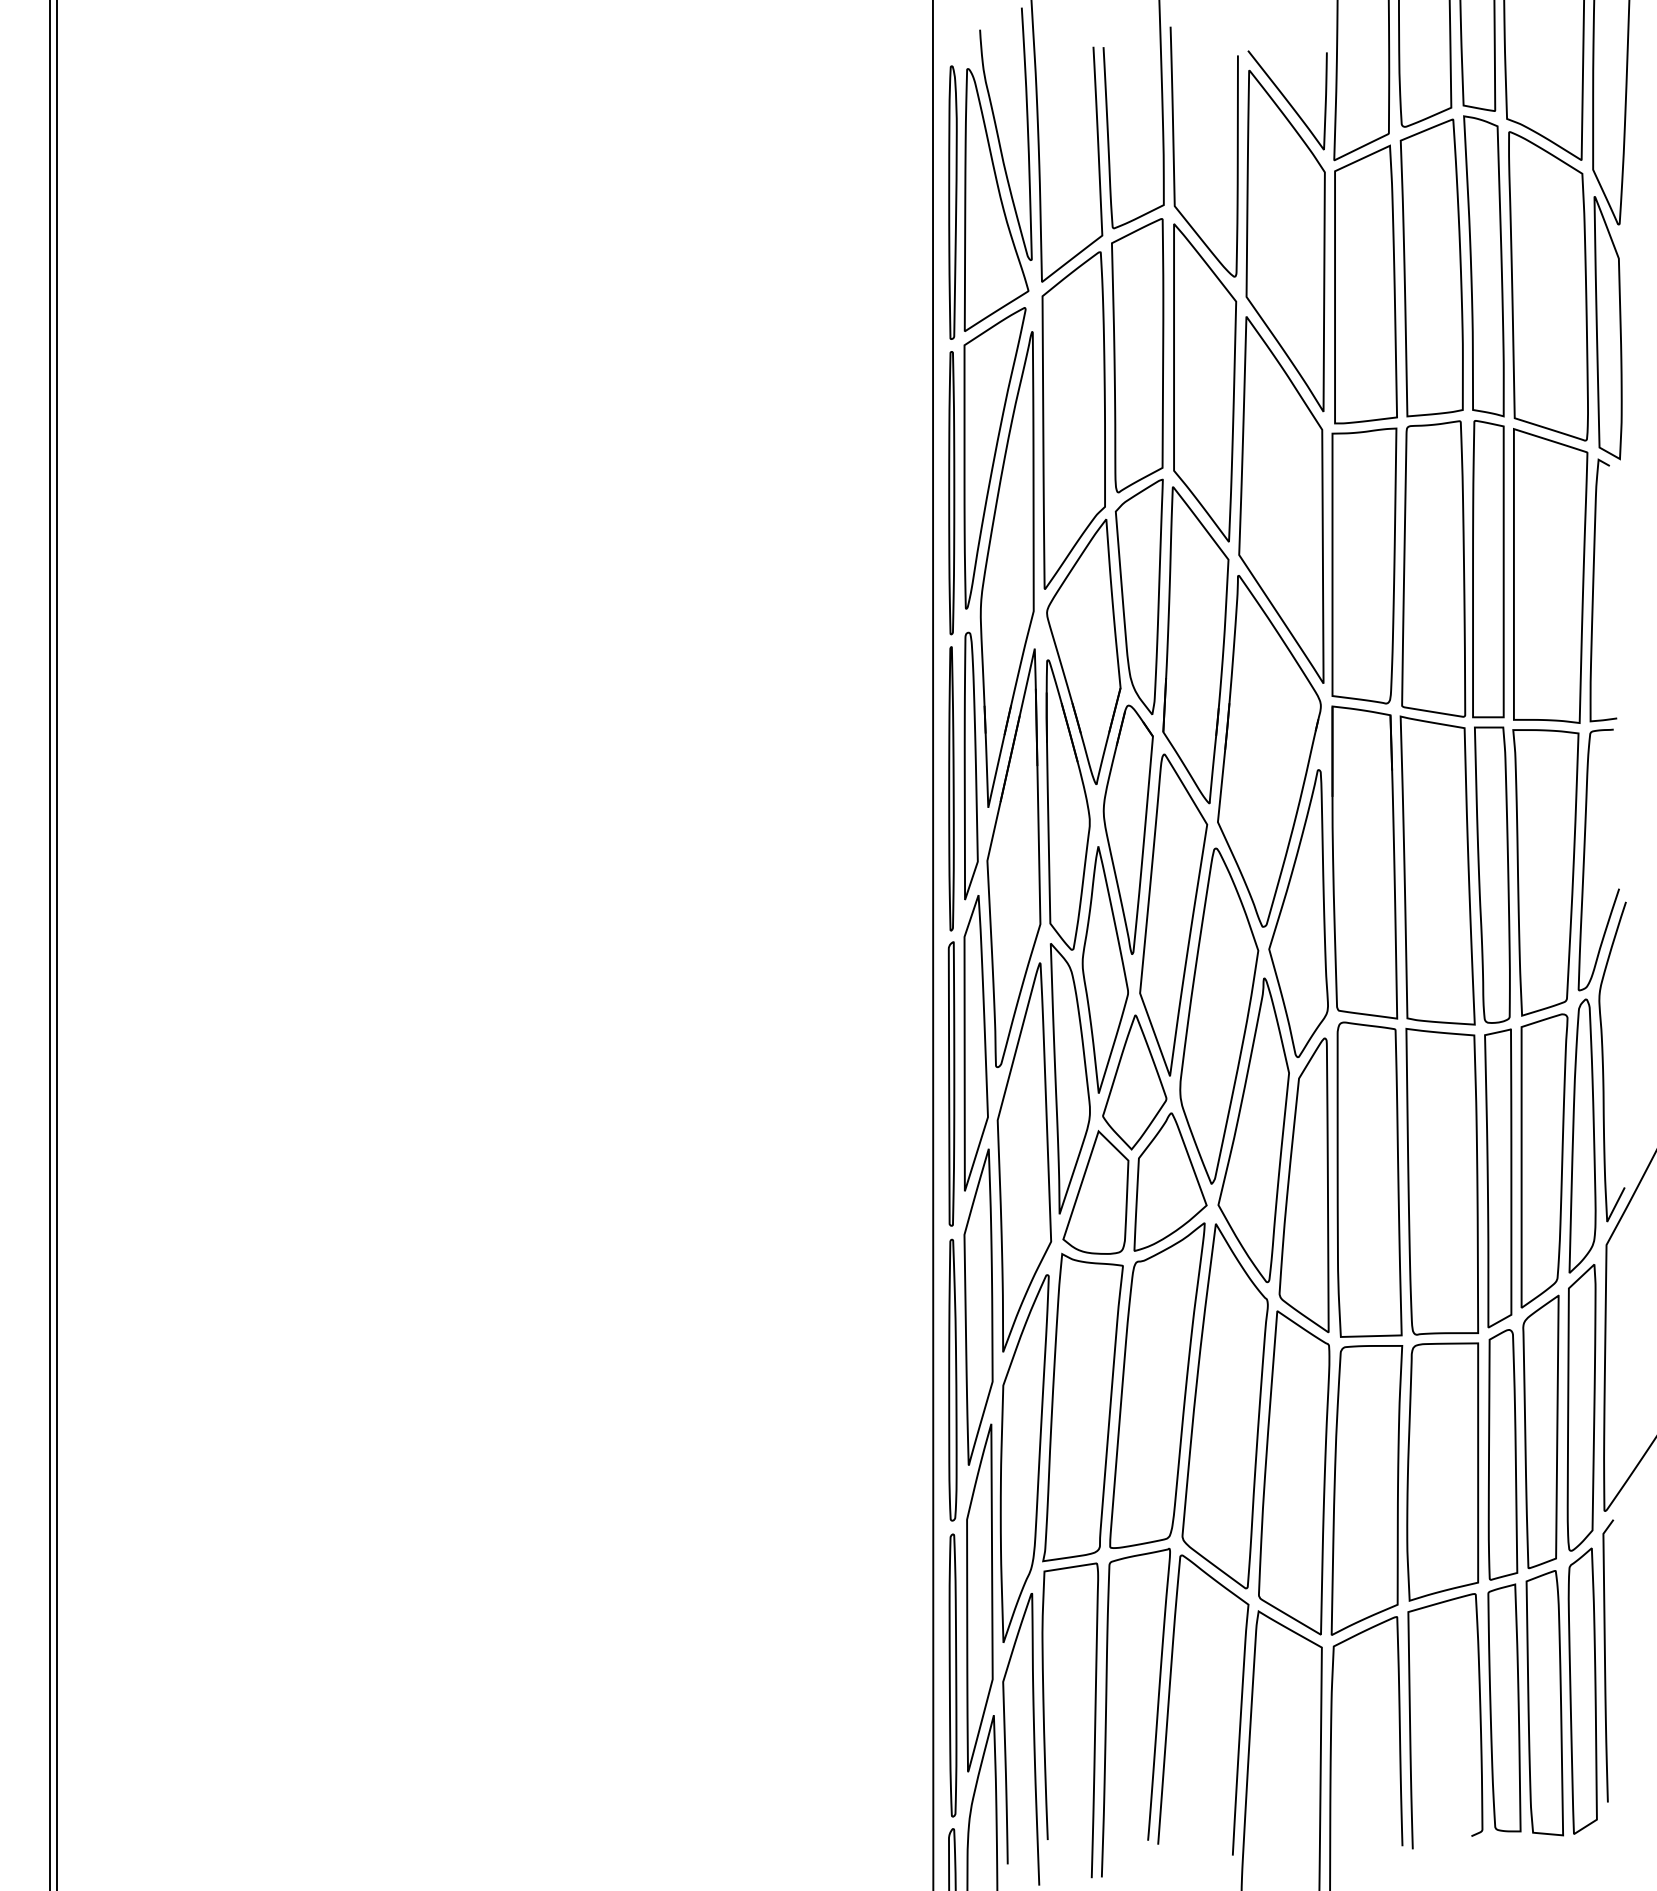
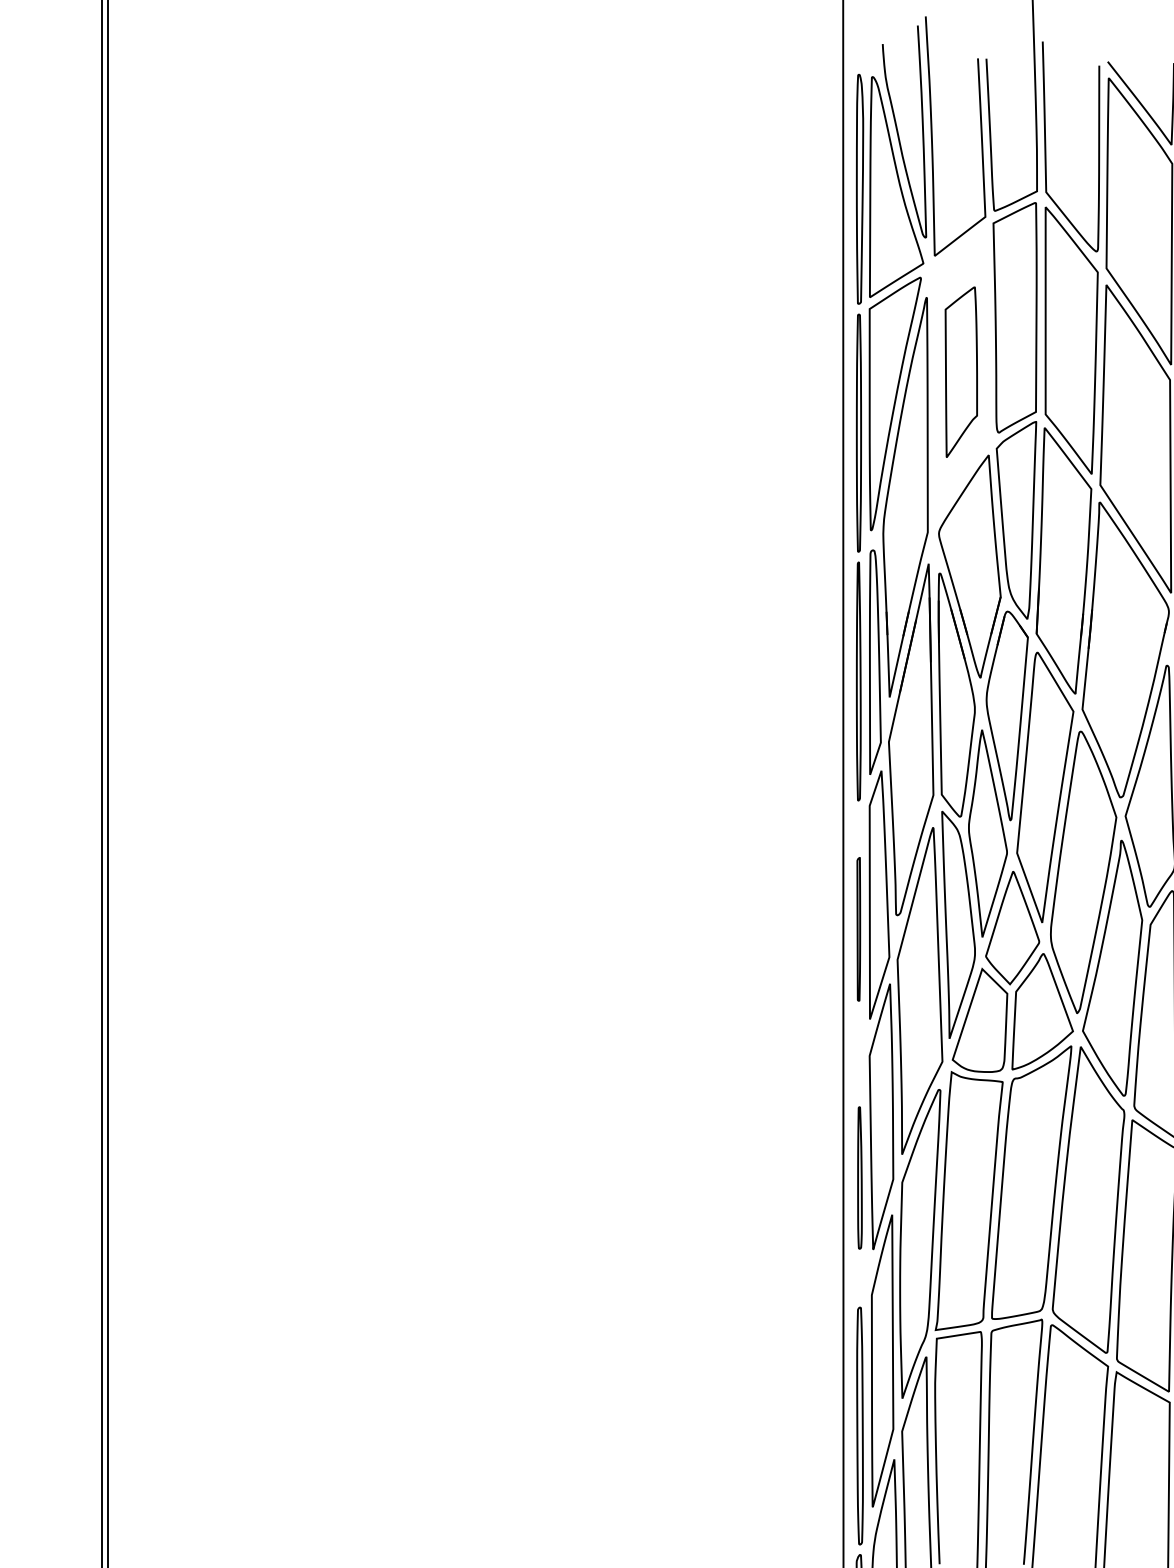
part: (1073, 420) -> (961, 372), size x0.6
part: (951, 1083) -> (858, 928), size x0.6
part: (952, 1379) -> (859, 1177), size x0.6

